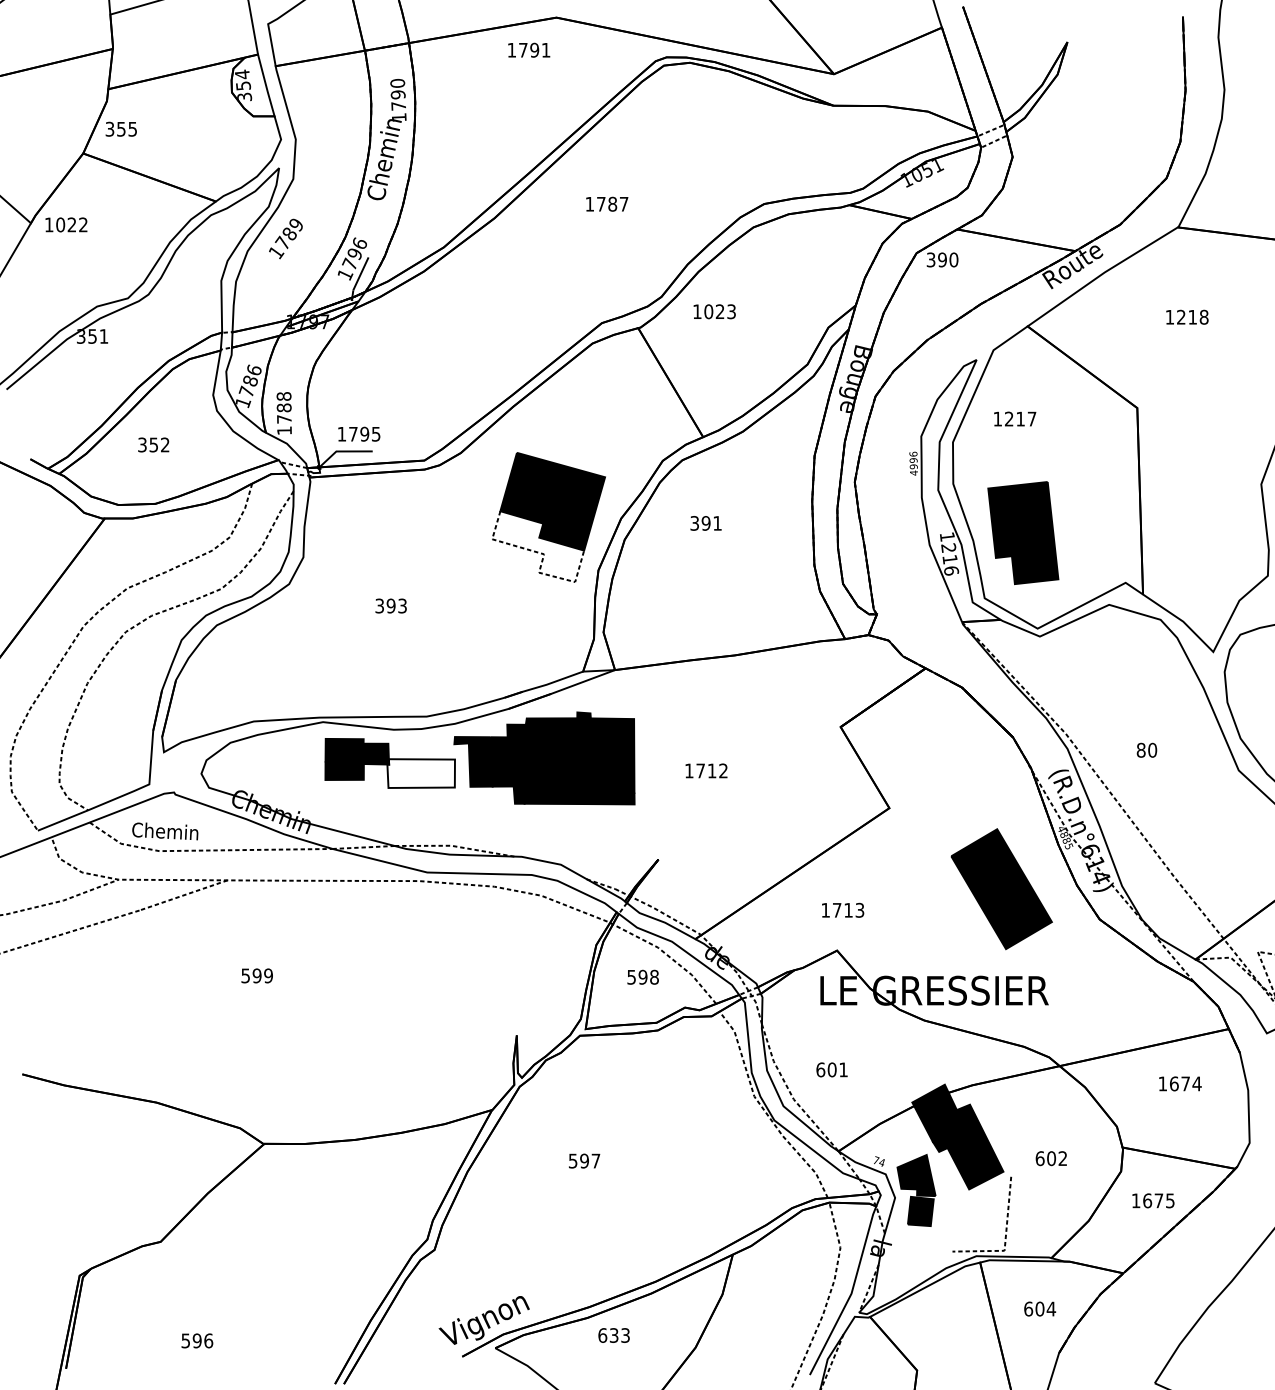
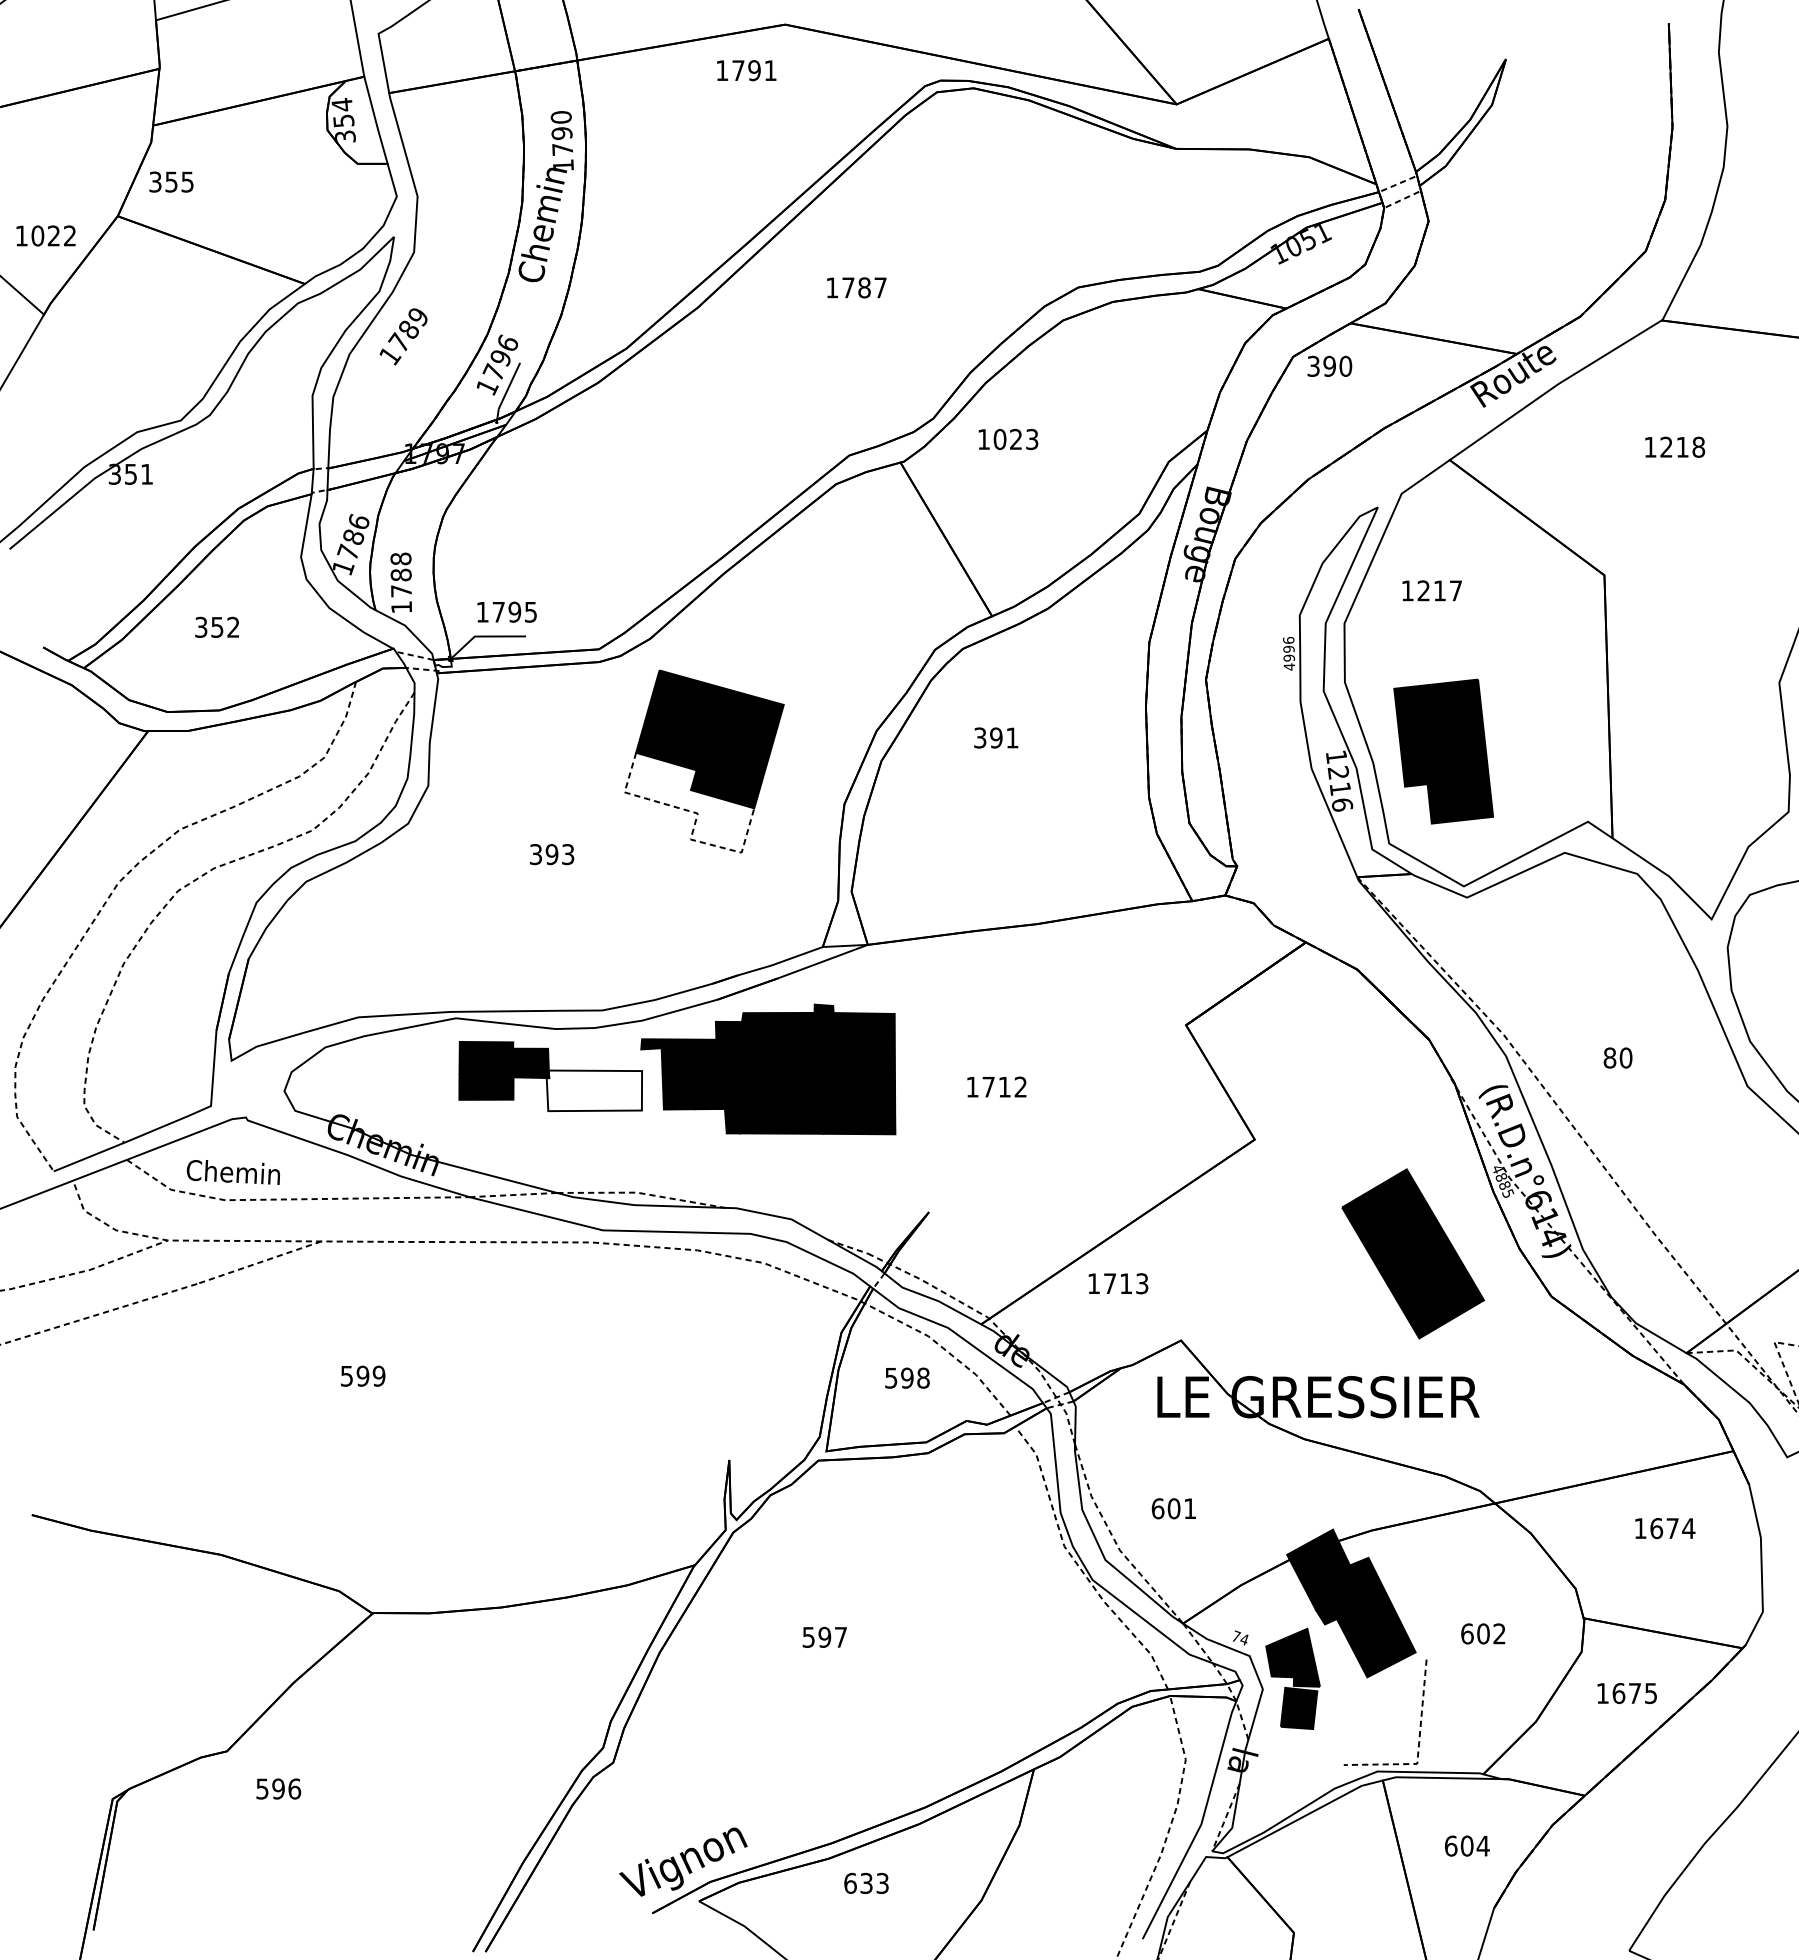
text: (66, 224) -> (45, 235), moved
part: (548, 517) -> (704, 761), moved
text: (843, 910) -> (1118, 1283), moved
text: (197, 1340) -> (278, 1788), moved

